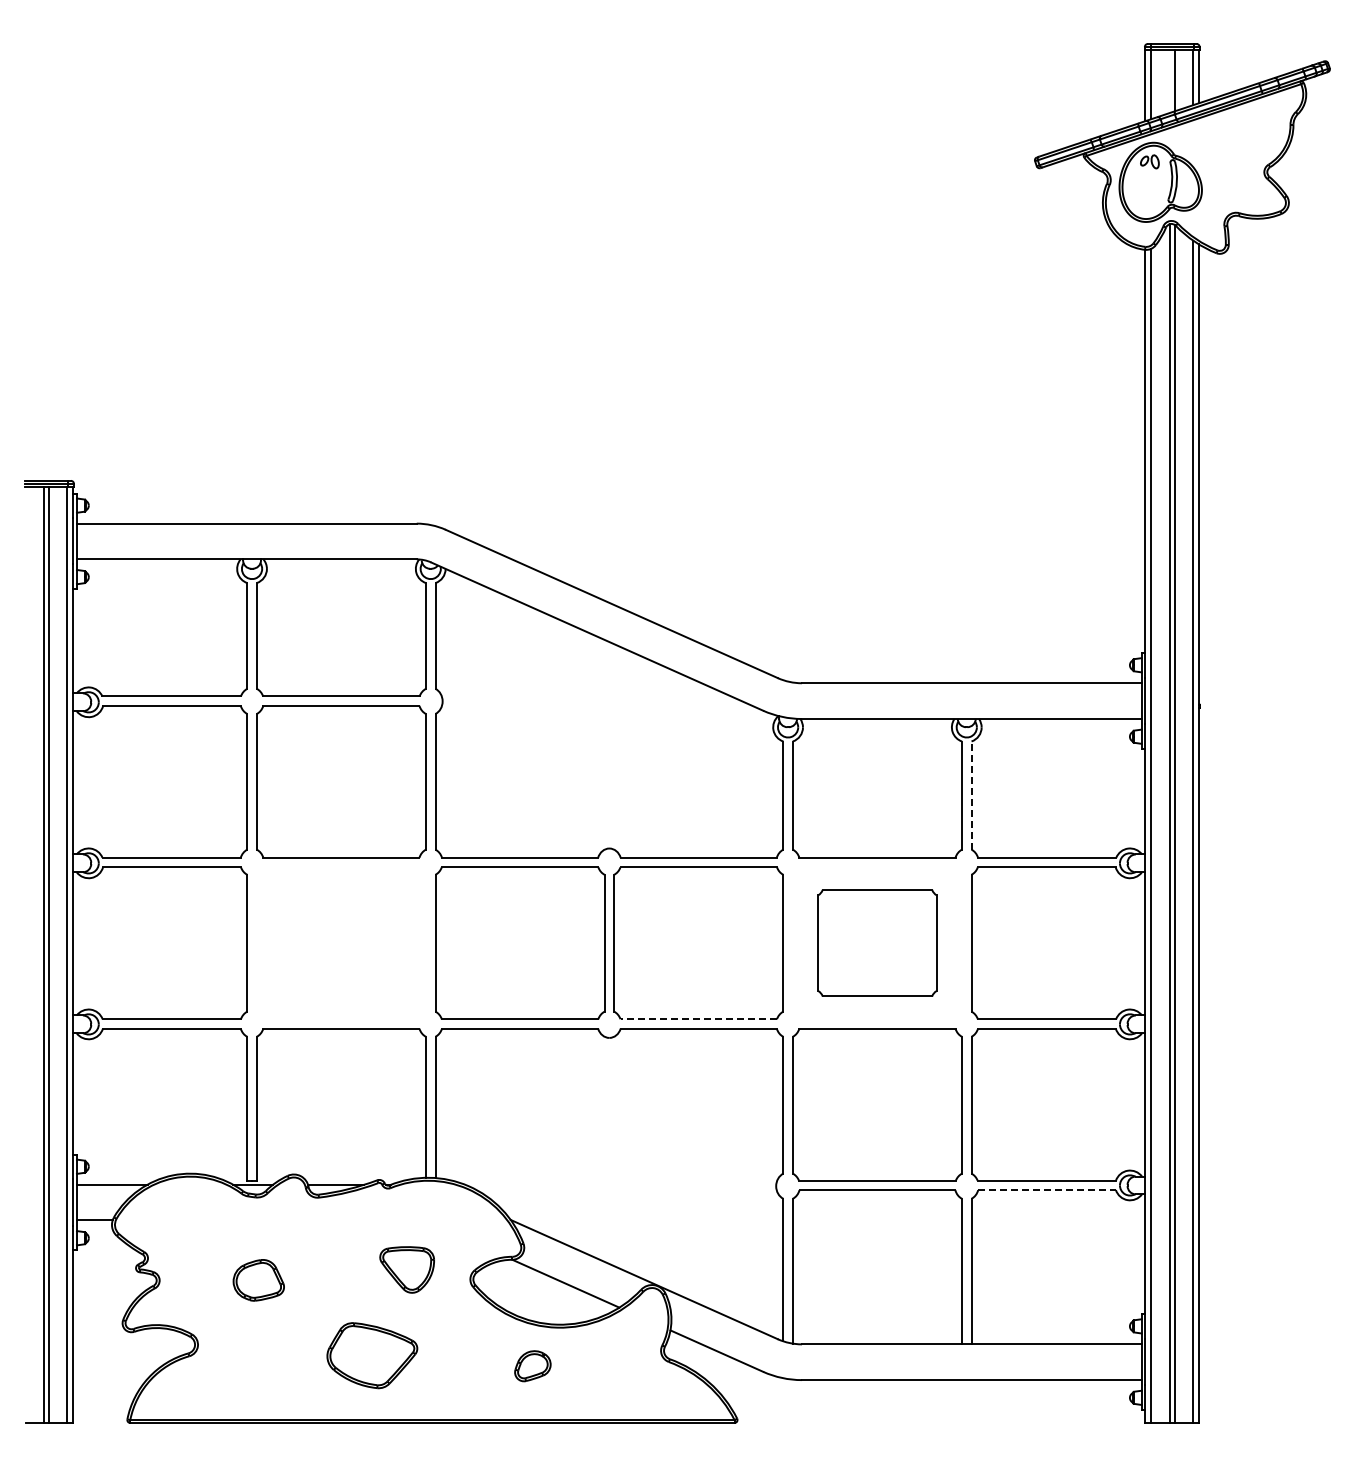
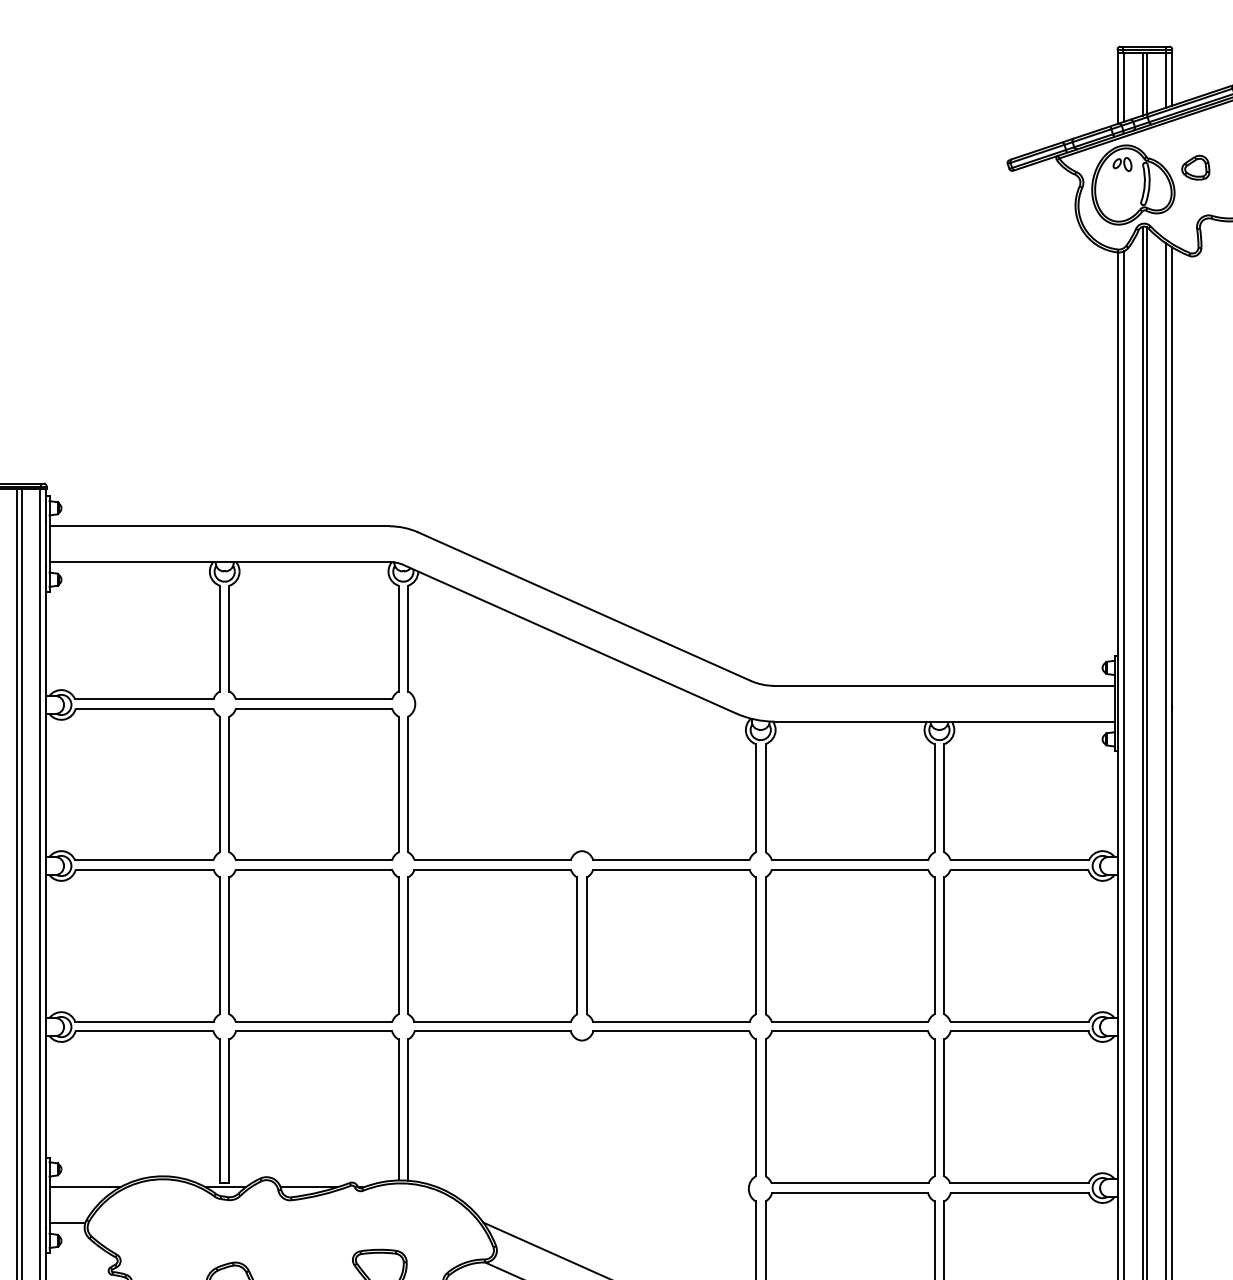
line: (1169, 81) -> (1142, 84), added
part: (1222, 164) -> (1195, 167), added
line: (971, 795) -> (944, 798), dashed -> solid
part: (341, 942) -> (314, 945), added
part: (877, 942) -> (850, 945), size x1.43
line: (698, 1019) -> (671, 1022), dashed -> solid
line: (1047, 1190) -> (1020, 1193), dashed -> solid

